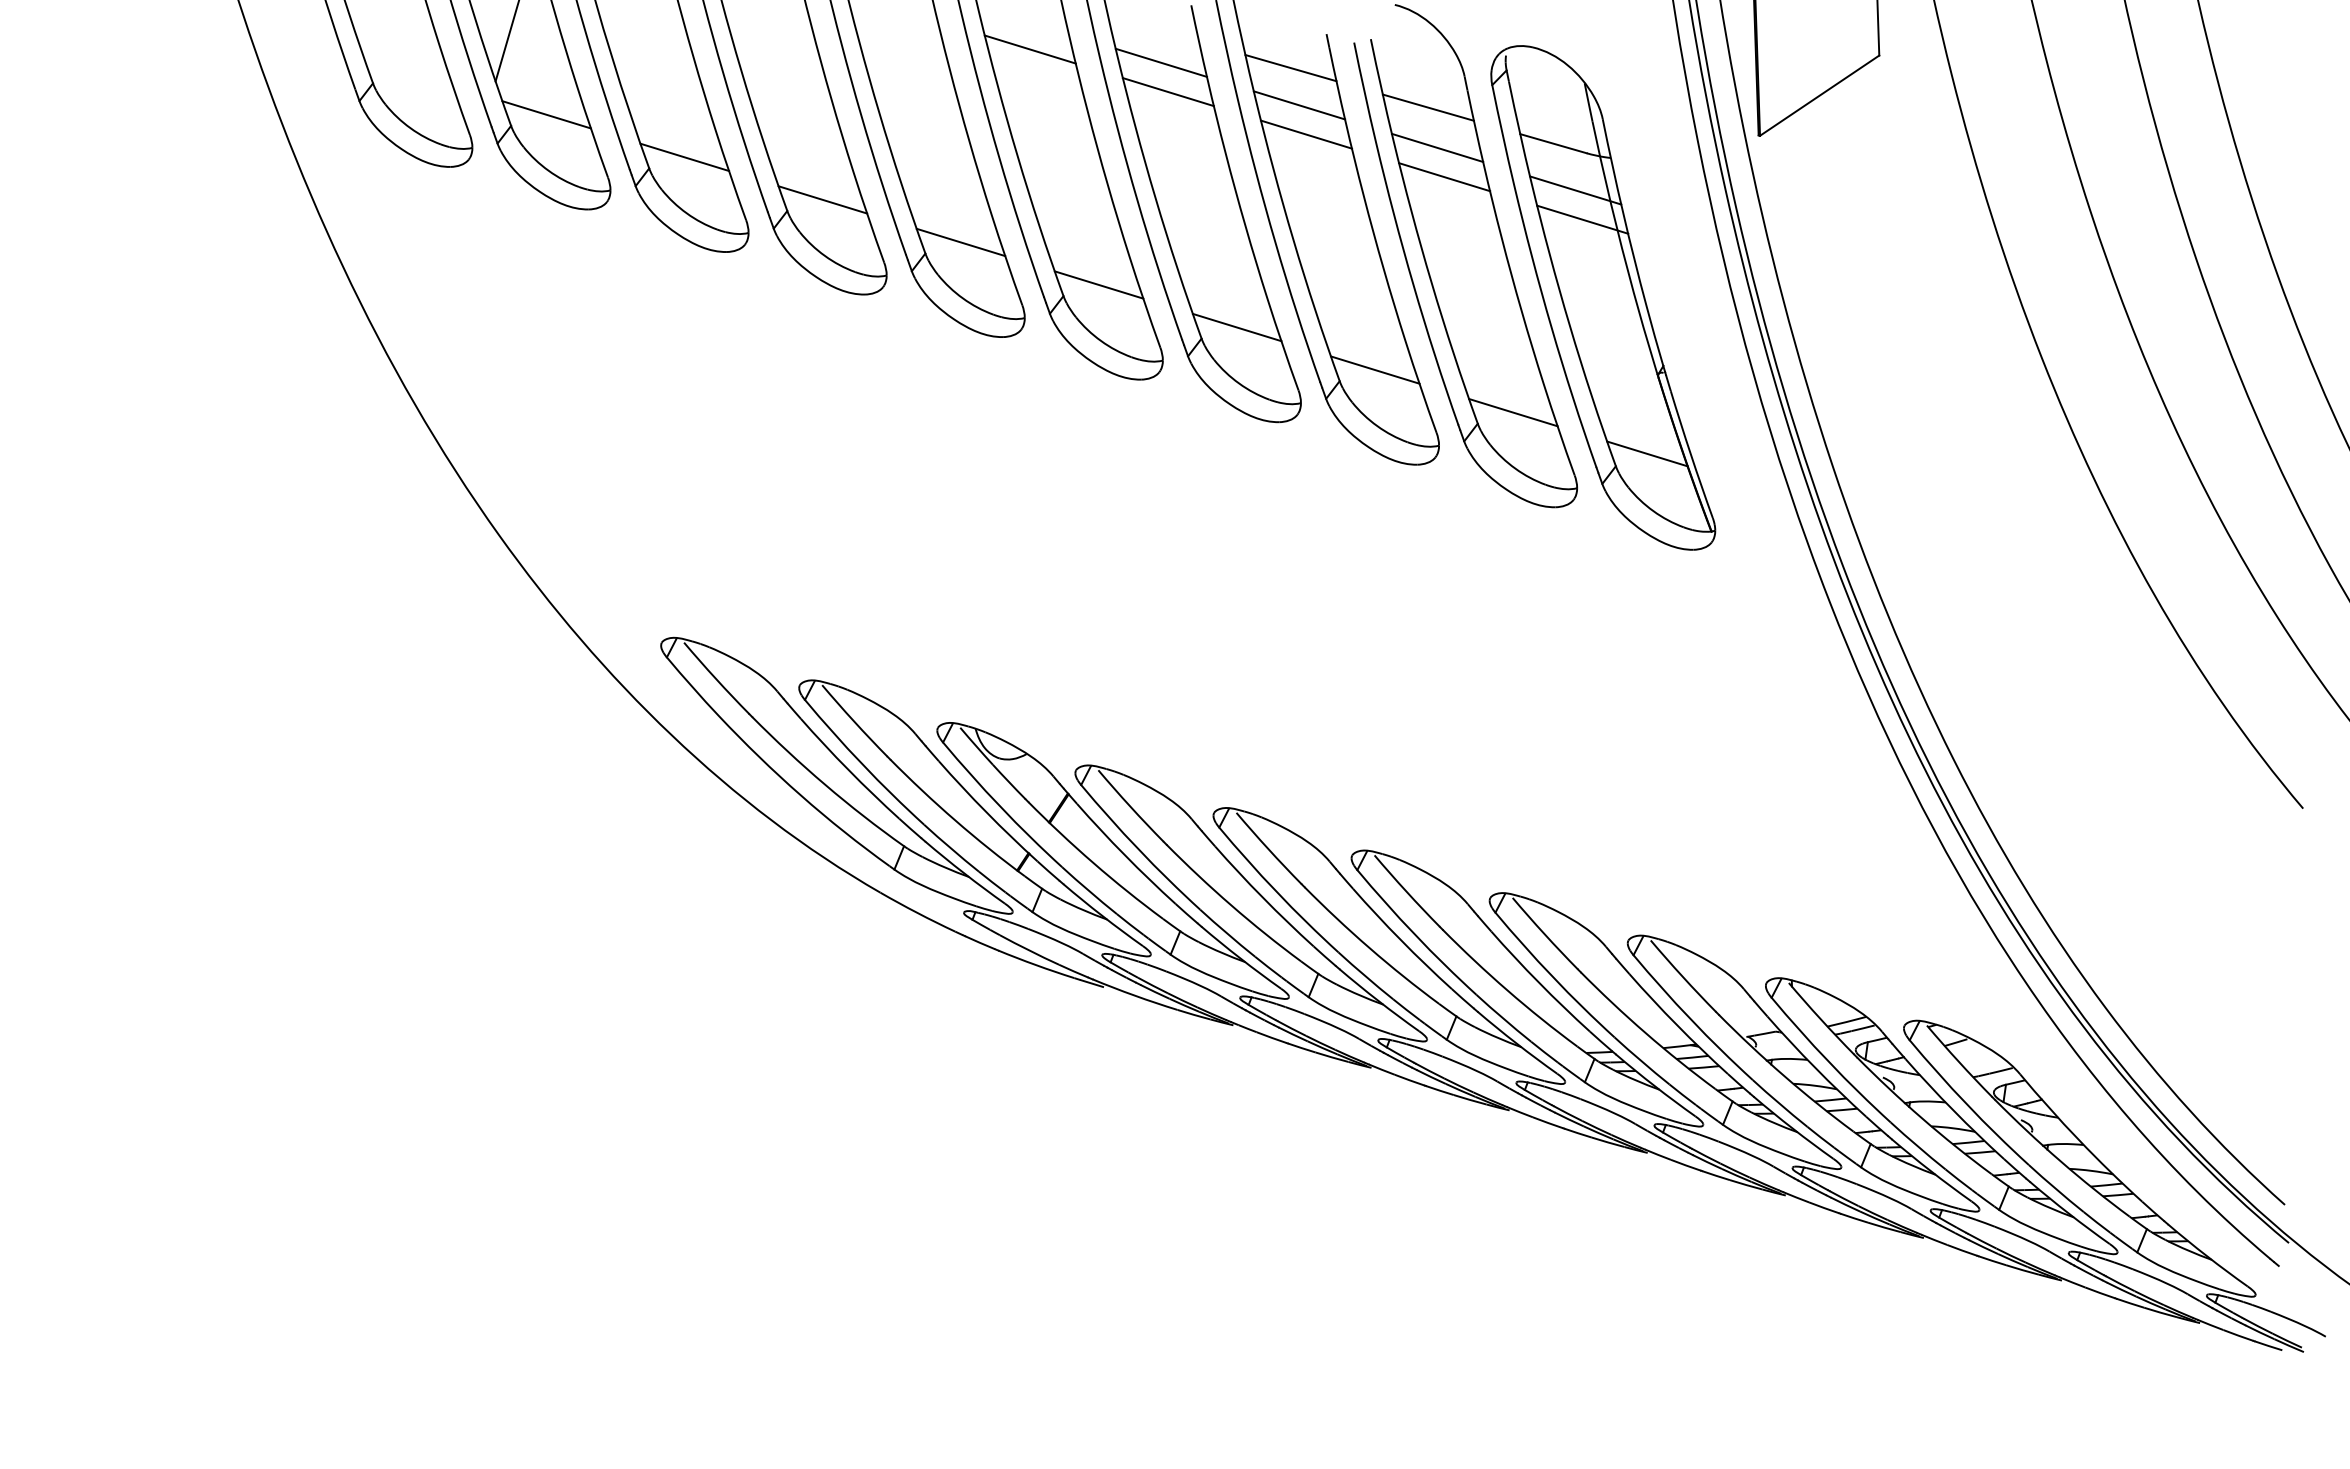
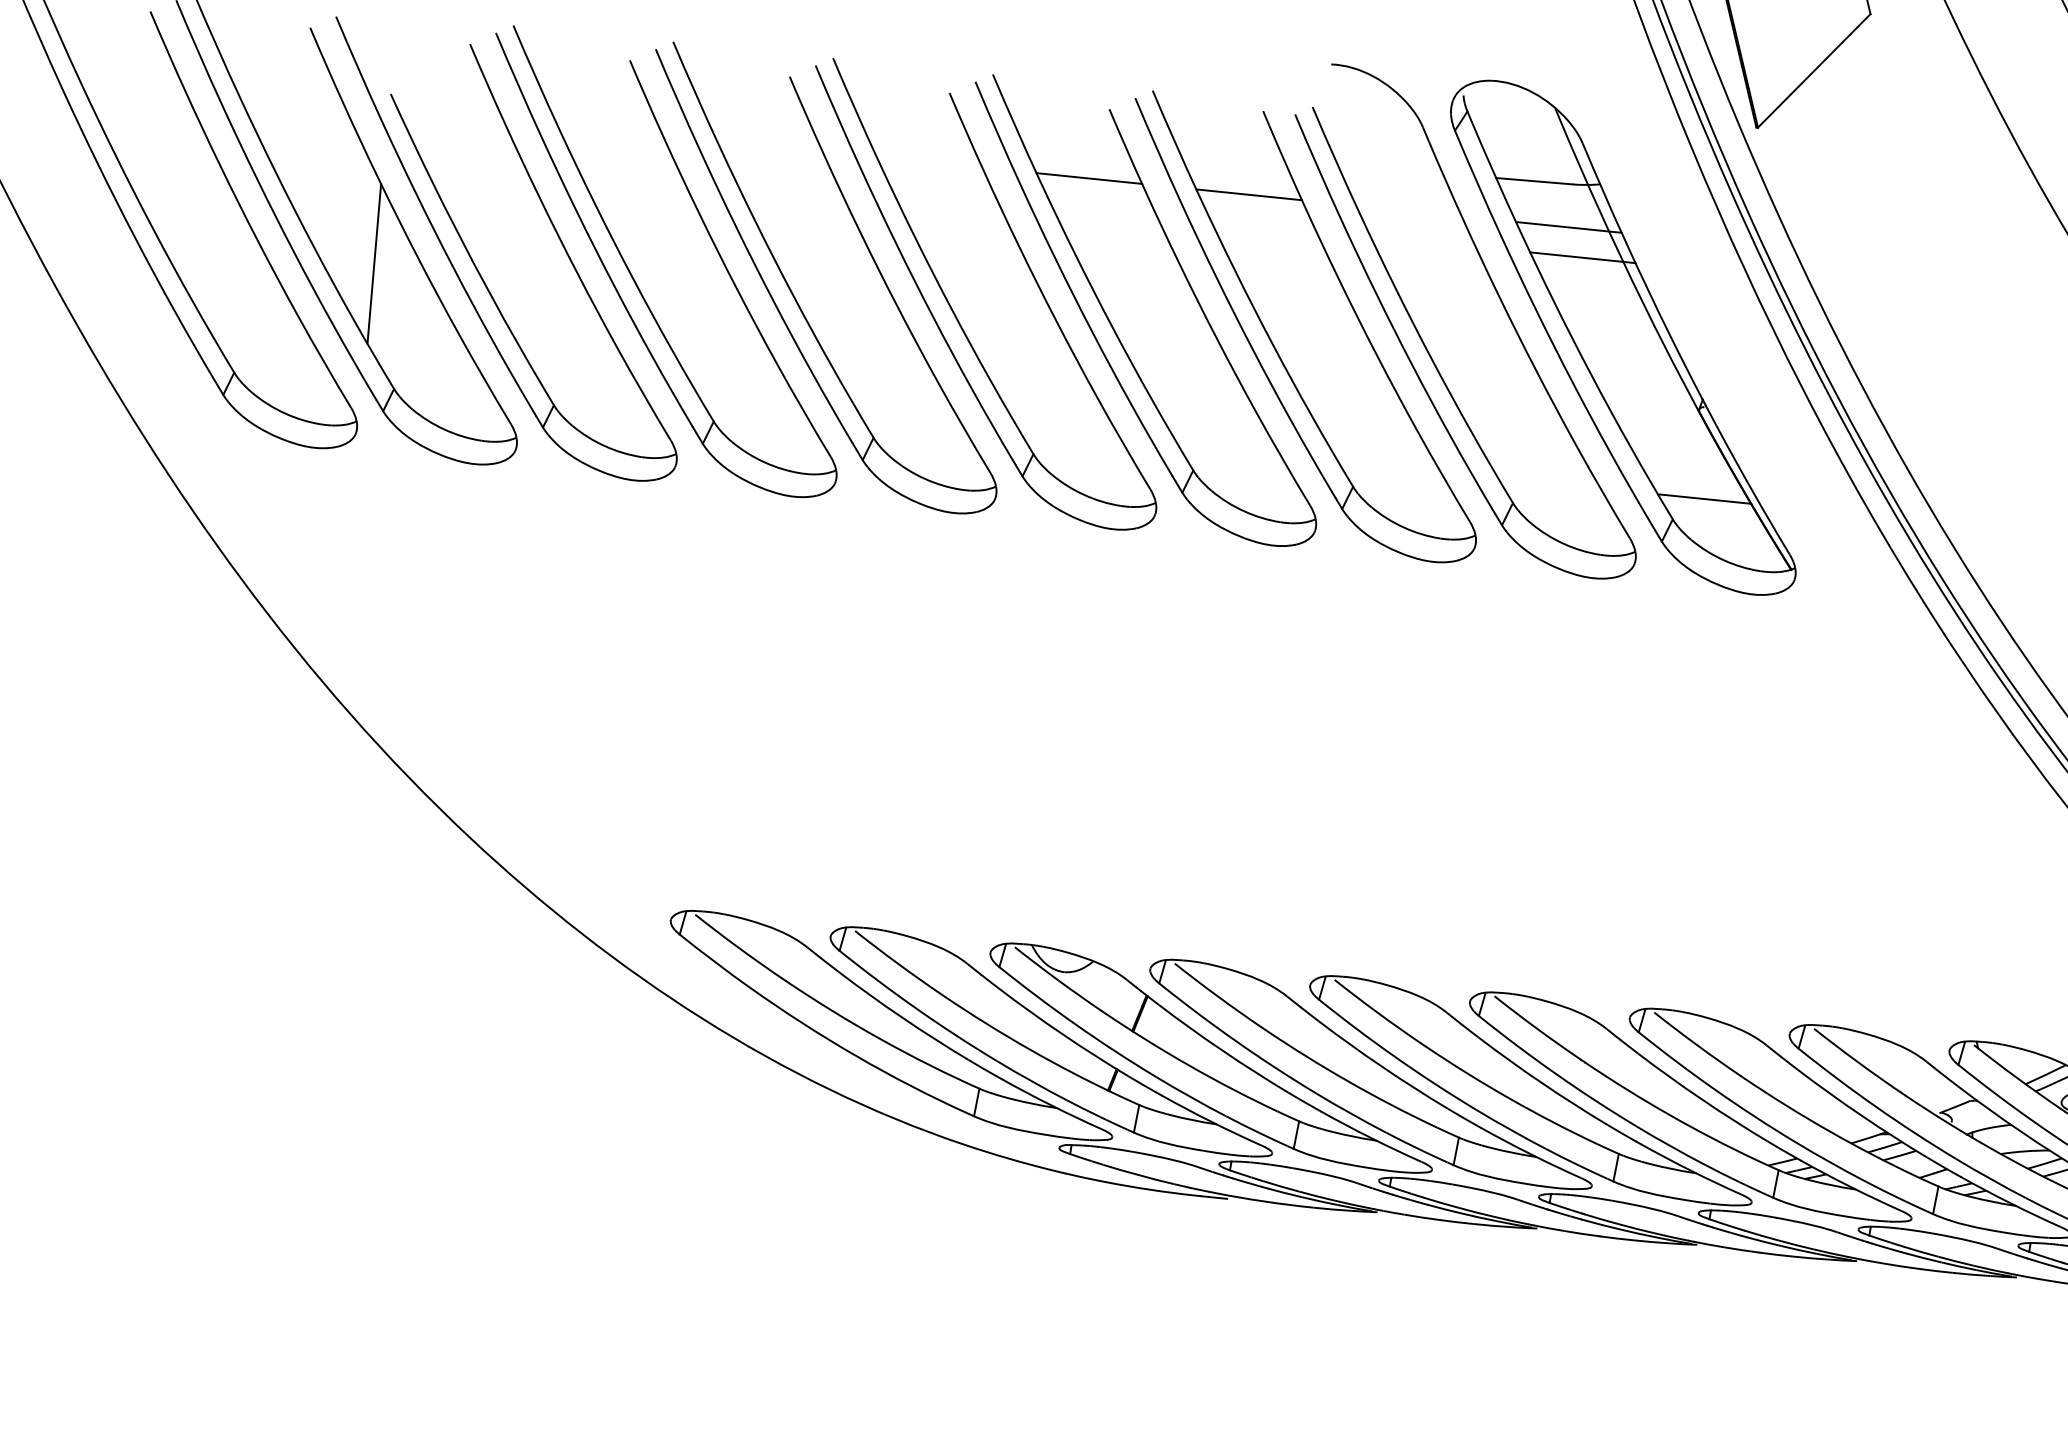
line: (1029, 49) -> (942, 192), removed
line: (1290, 68) -> (1231, 156), removed
line: (1167, 92) -> (1102, 209), removed
line: (1427, 107) -> (1389, 169), removed
line: (546, 114) -> (430, 368), removed
line: (1306, 134) -> (1263, 225), removed
line: (1437, 147) -> (1408, 210), removed
line: (684, 157) -> (590, 385), removed
line: (1444, 177) -> (1423, 241), removed
line: (822, 199) -> (749, 401), removed
line: (960, 242) -> (909, 418), removed
line: (1098, 284) -> (1069, 433), removed
line: (1236, 327) -> (1228, 450), removed
line: (1375, 369) -> (1389, 466), removed
line: (1513, 412) -> (1549, 483), removed

